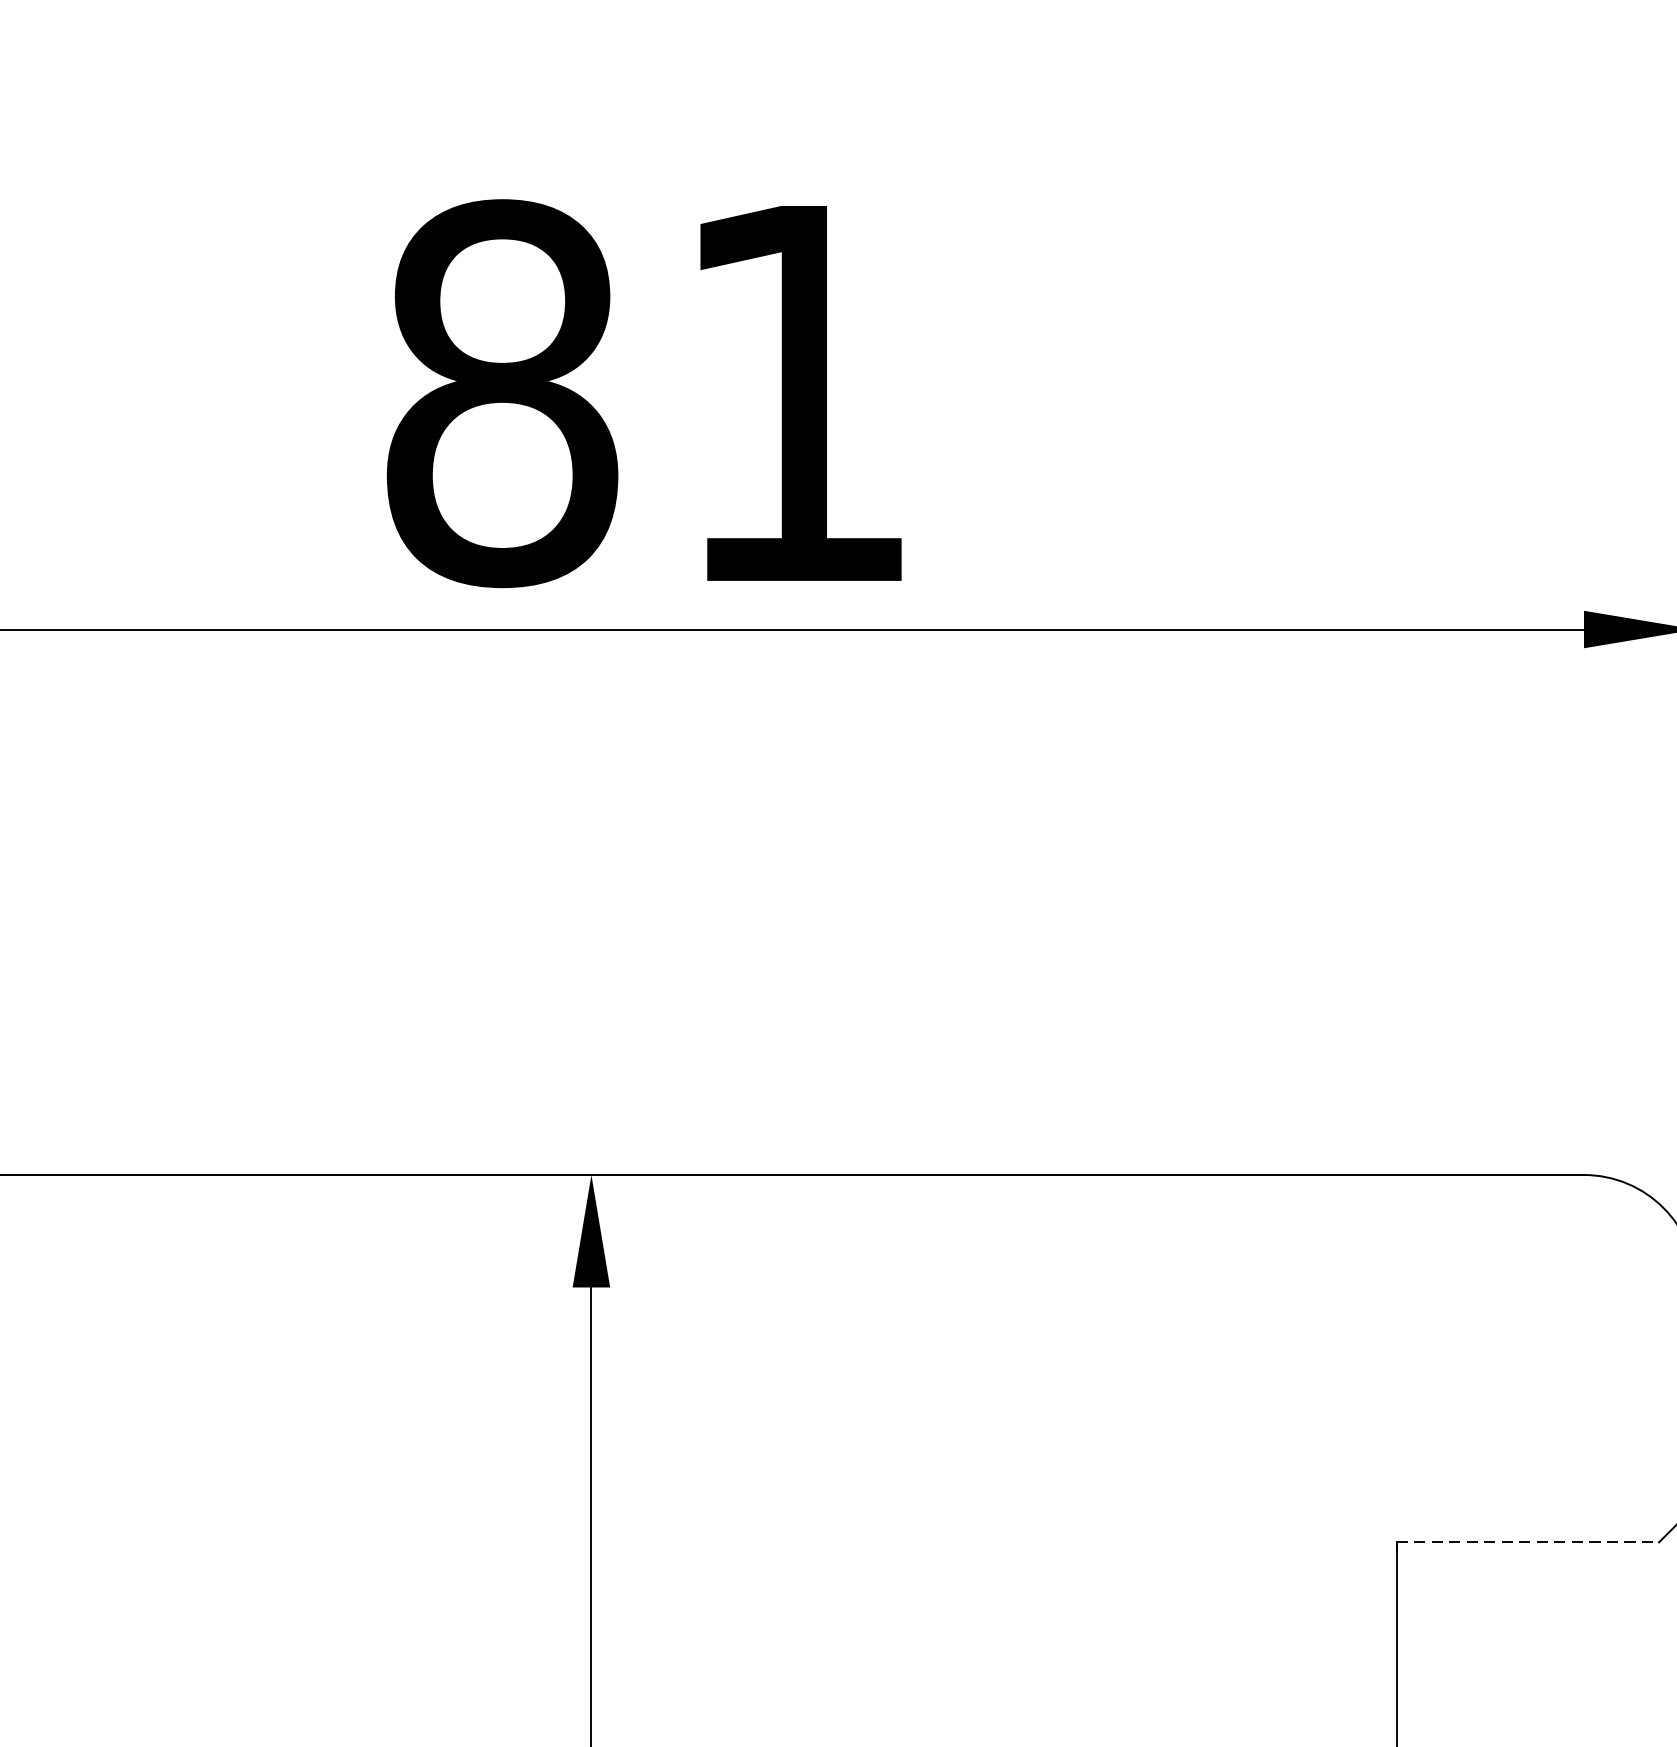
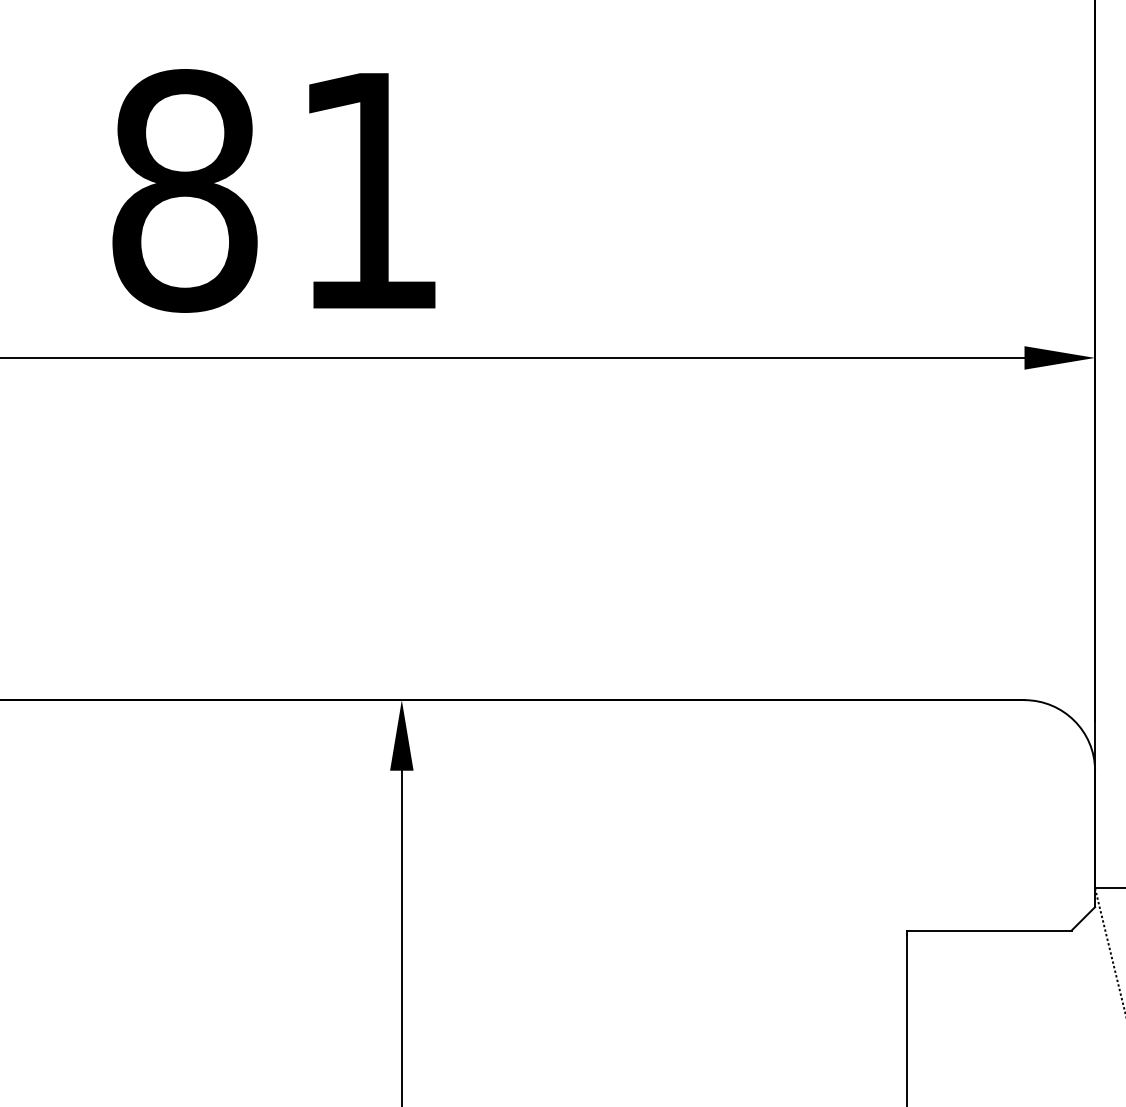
text: (643, 392) -> (273, 190), moved
line: (1528, 1542) -> (989, 930), dashed -> solid

